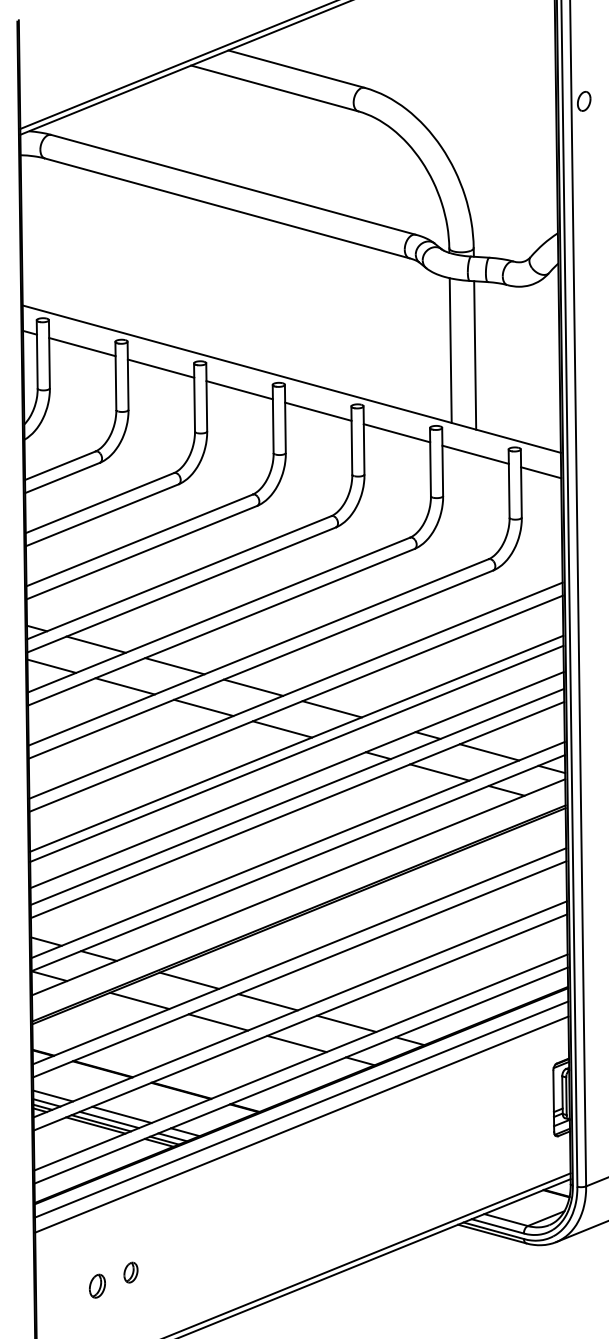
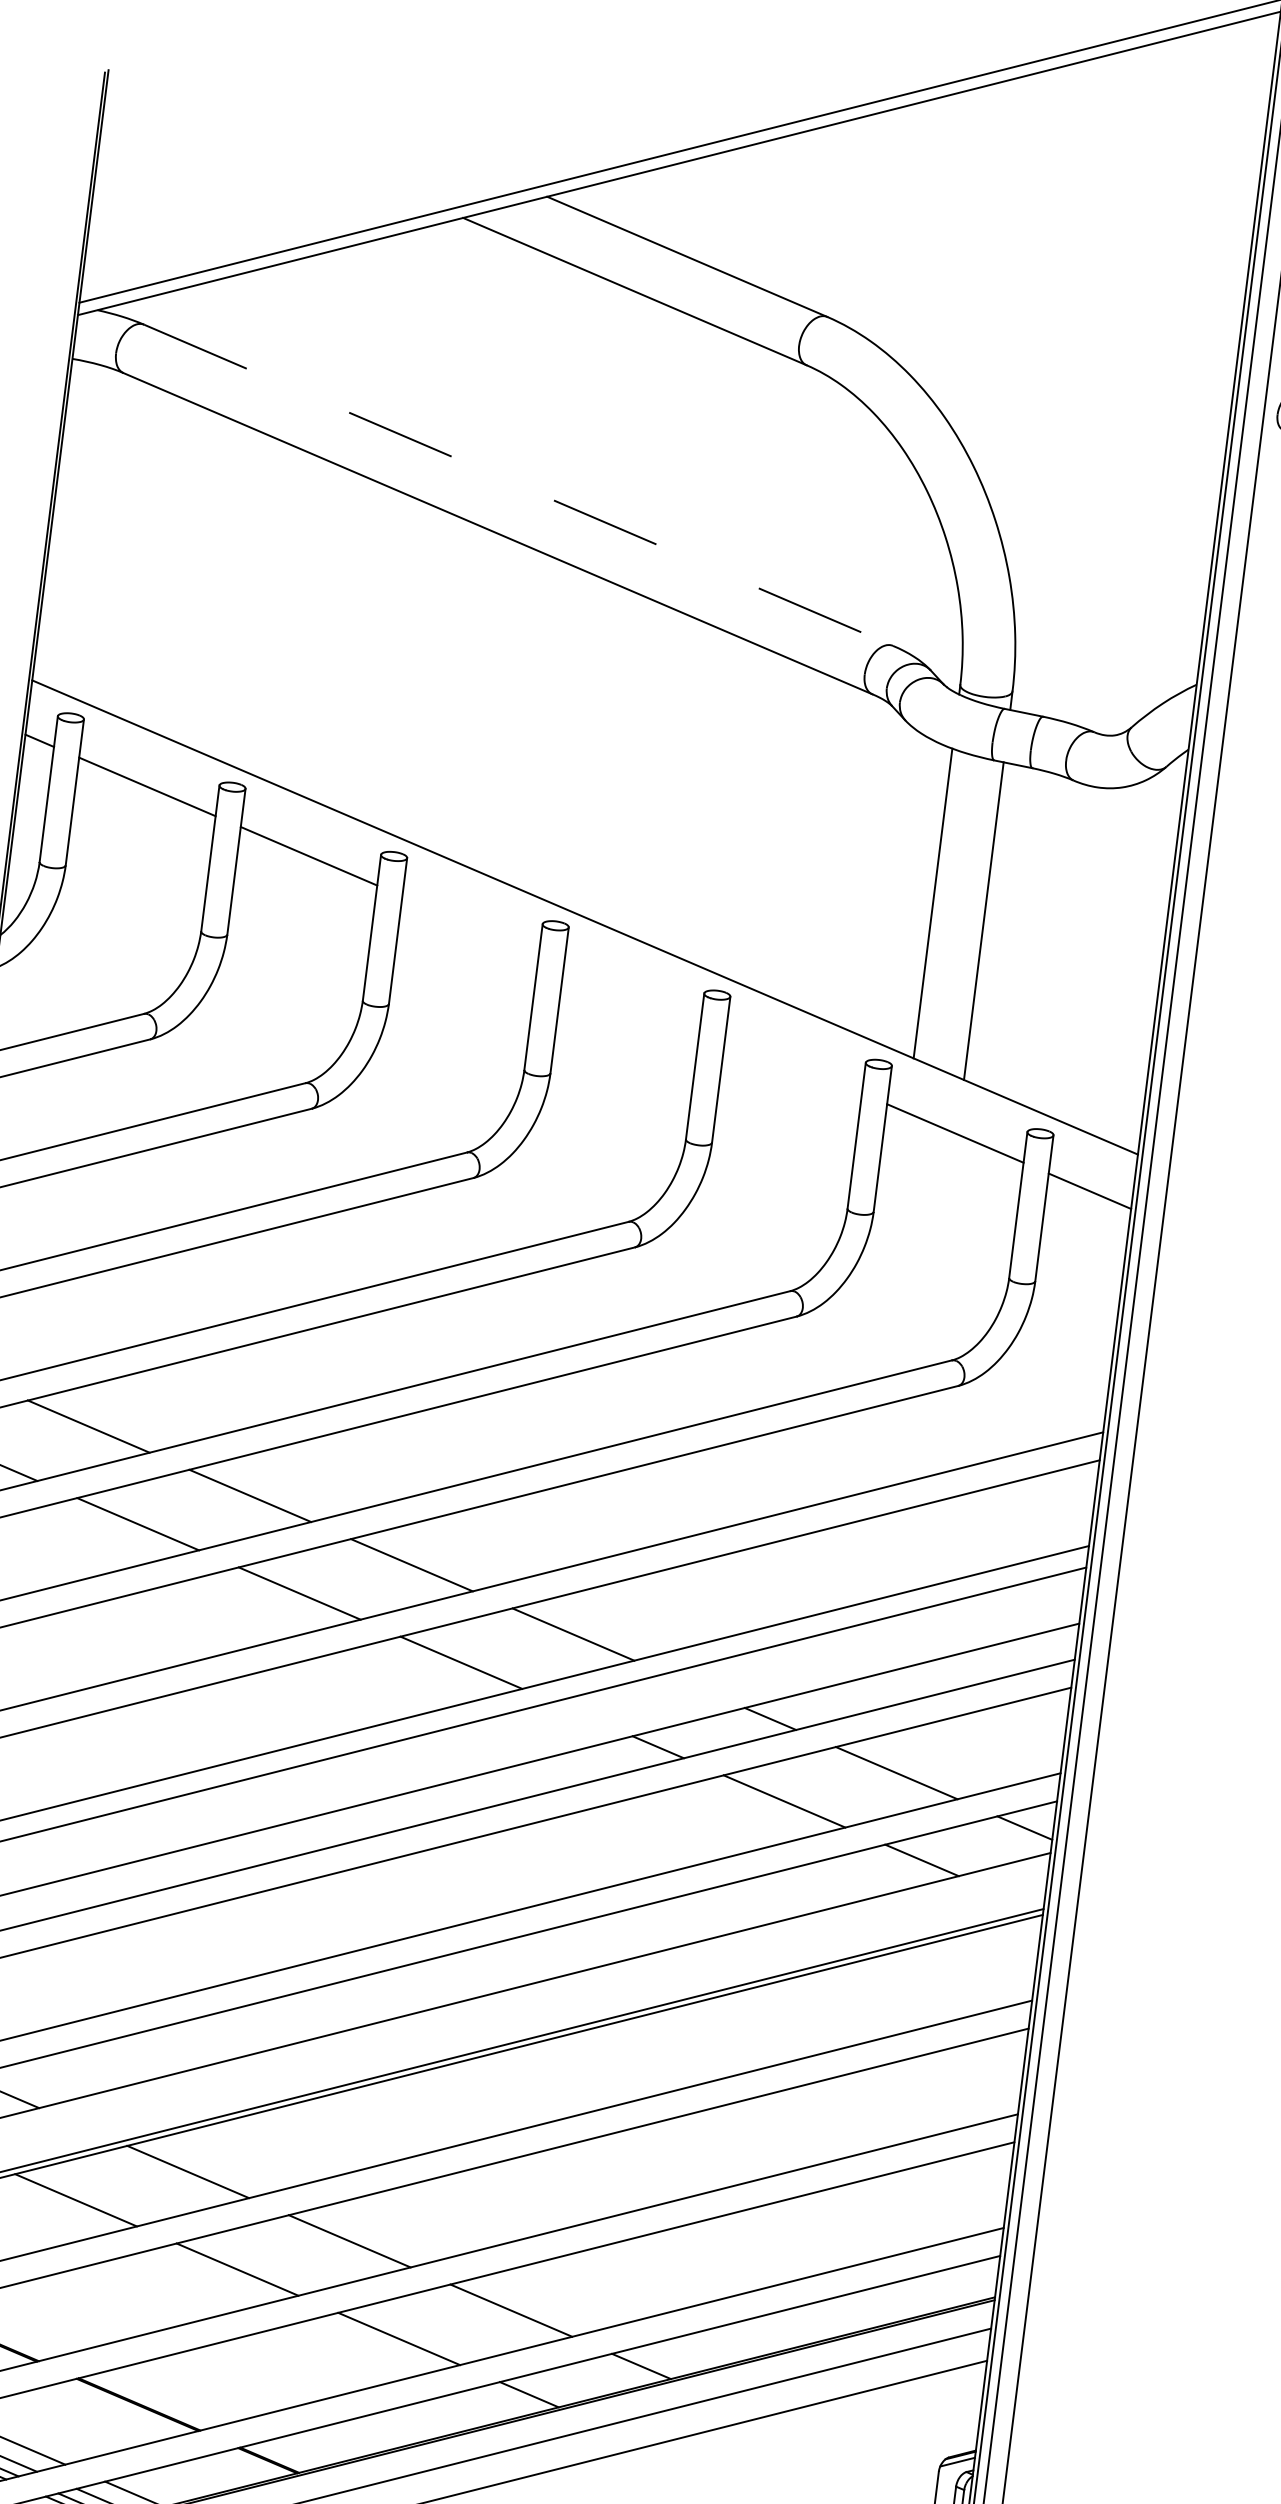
line: (233, 184) -> (518, 484), solid -> dashed
line: (239, 390) -> (470, 926), removed
line: (318, 411) -> (632, 994), removed
line: (396, 433) -> (792, 1064), removed

